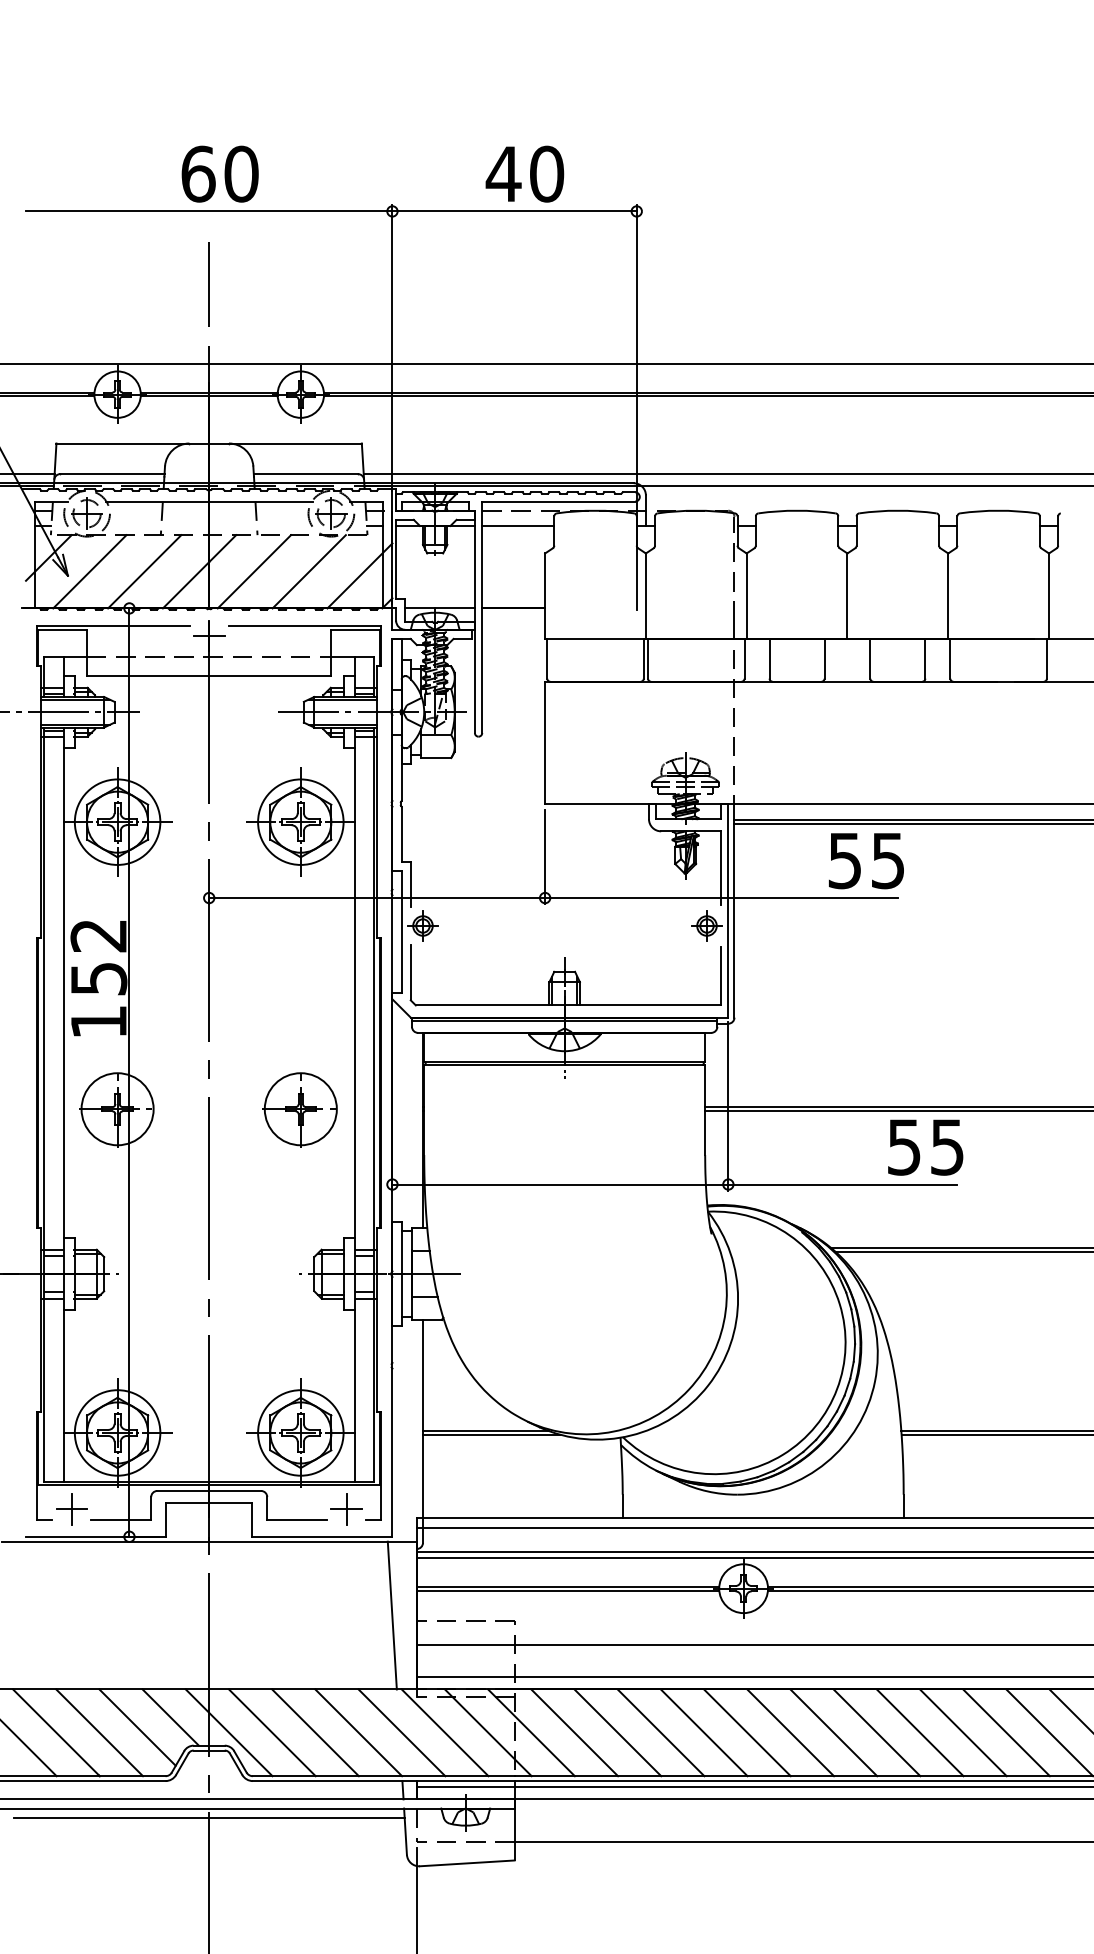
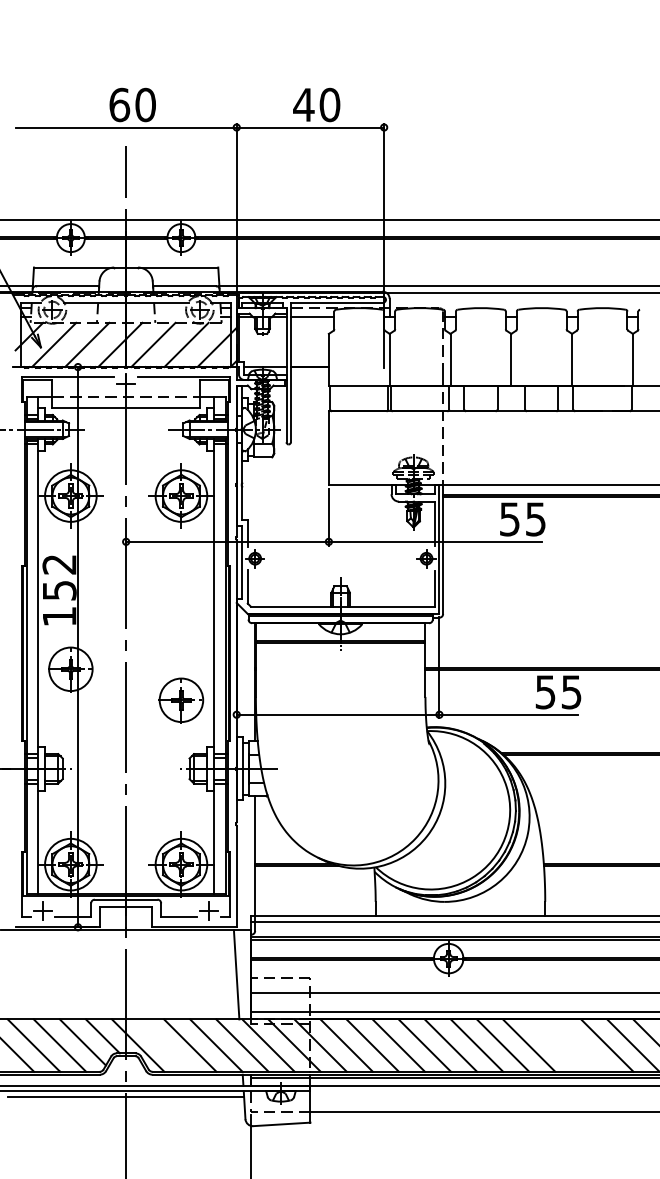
part: (300, 1109) -> (181, 700), moved
line: (272, 1732) -> (164, 1045), removed
line: (920, 1732) -> (555, 1045), removed
line: (963, 1732) -> (581, 1045), removed

